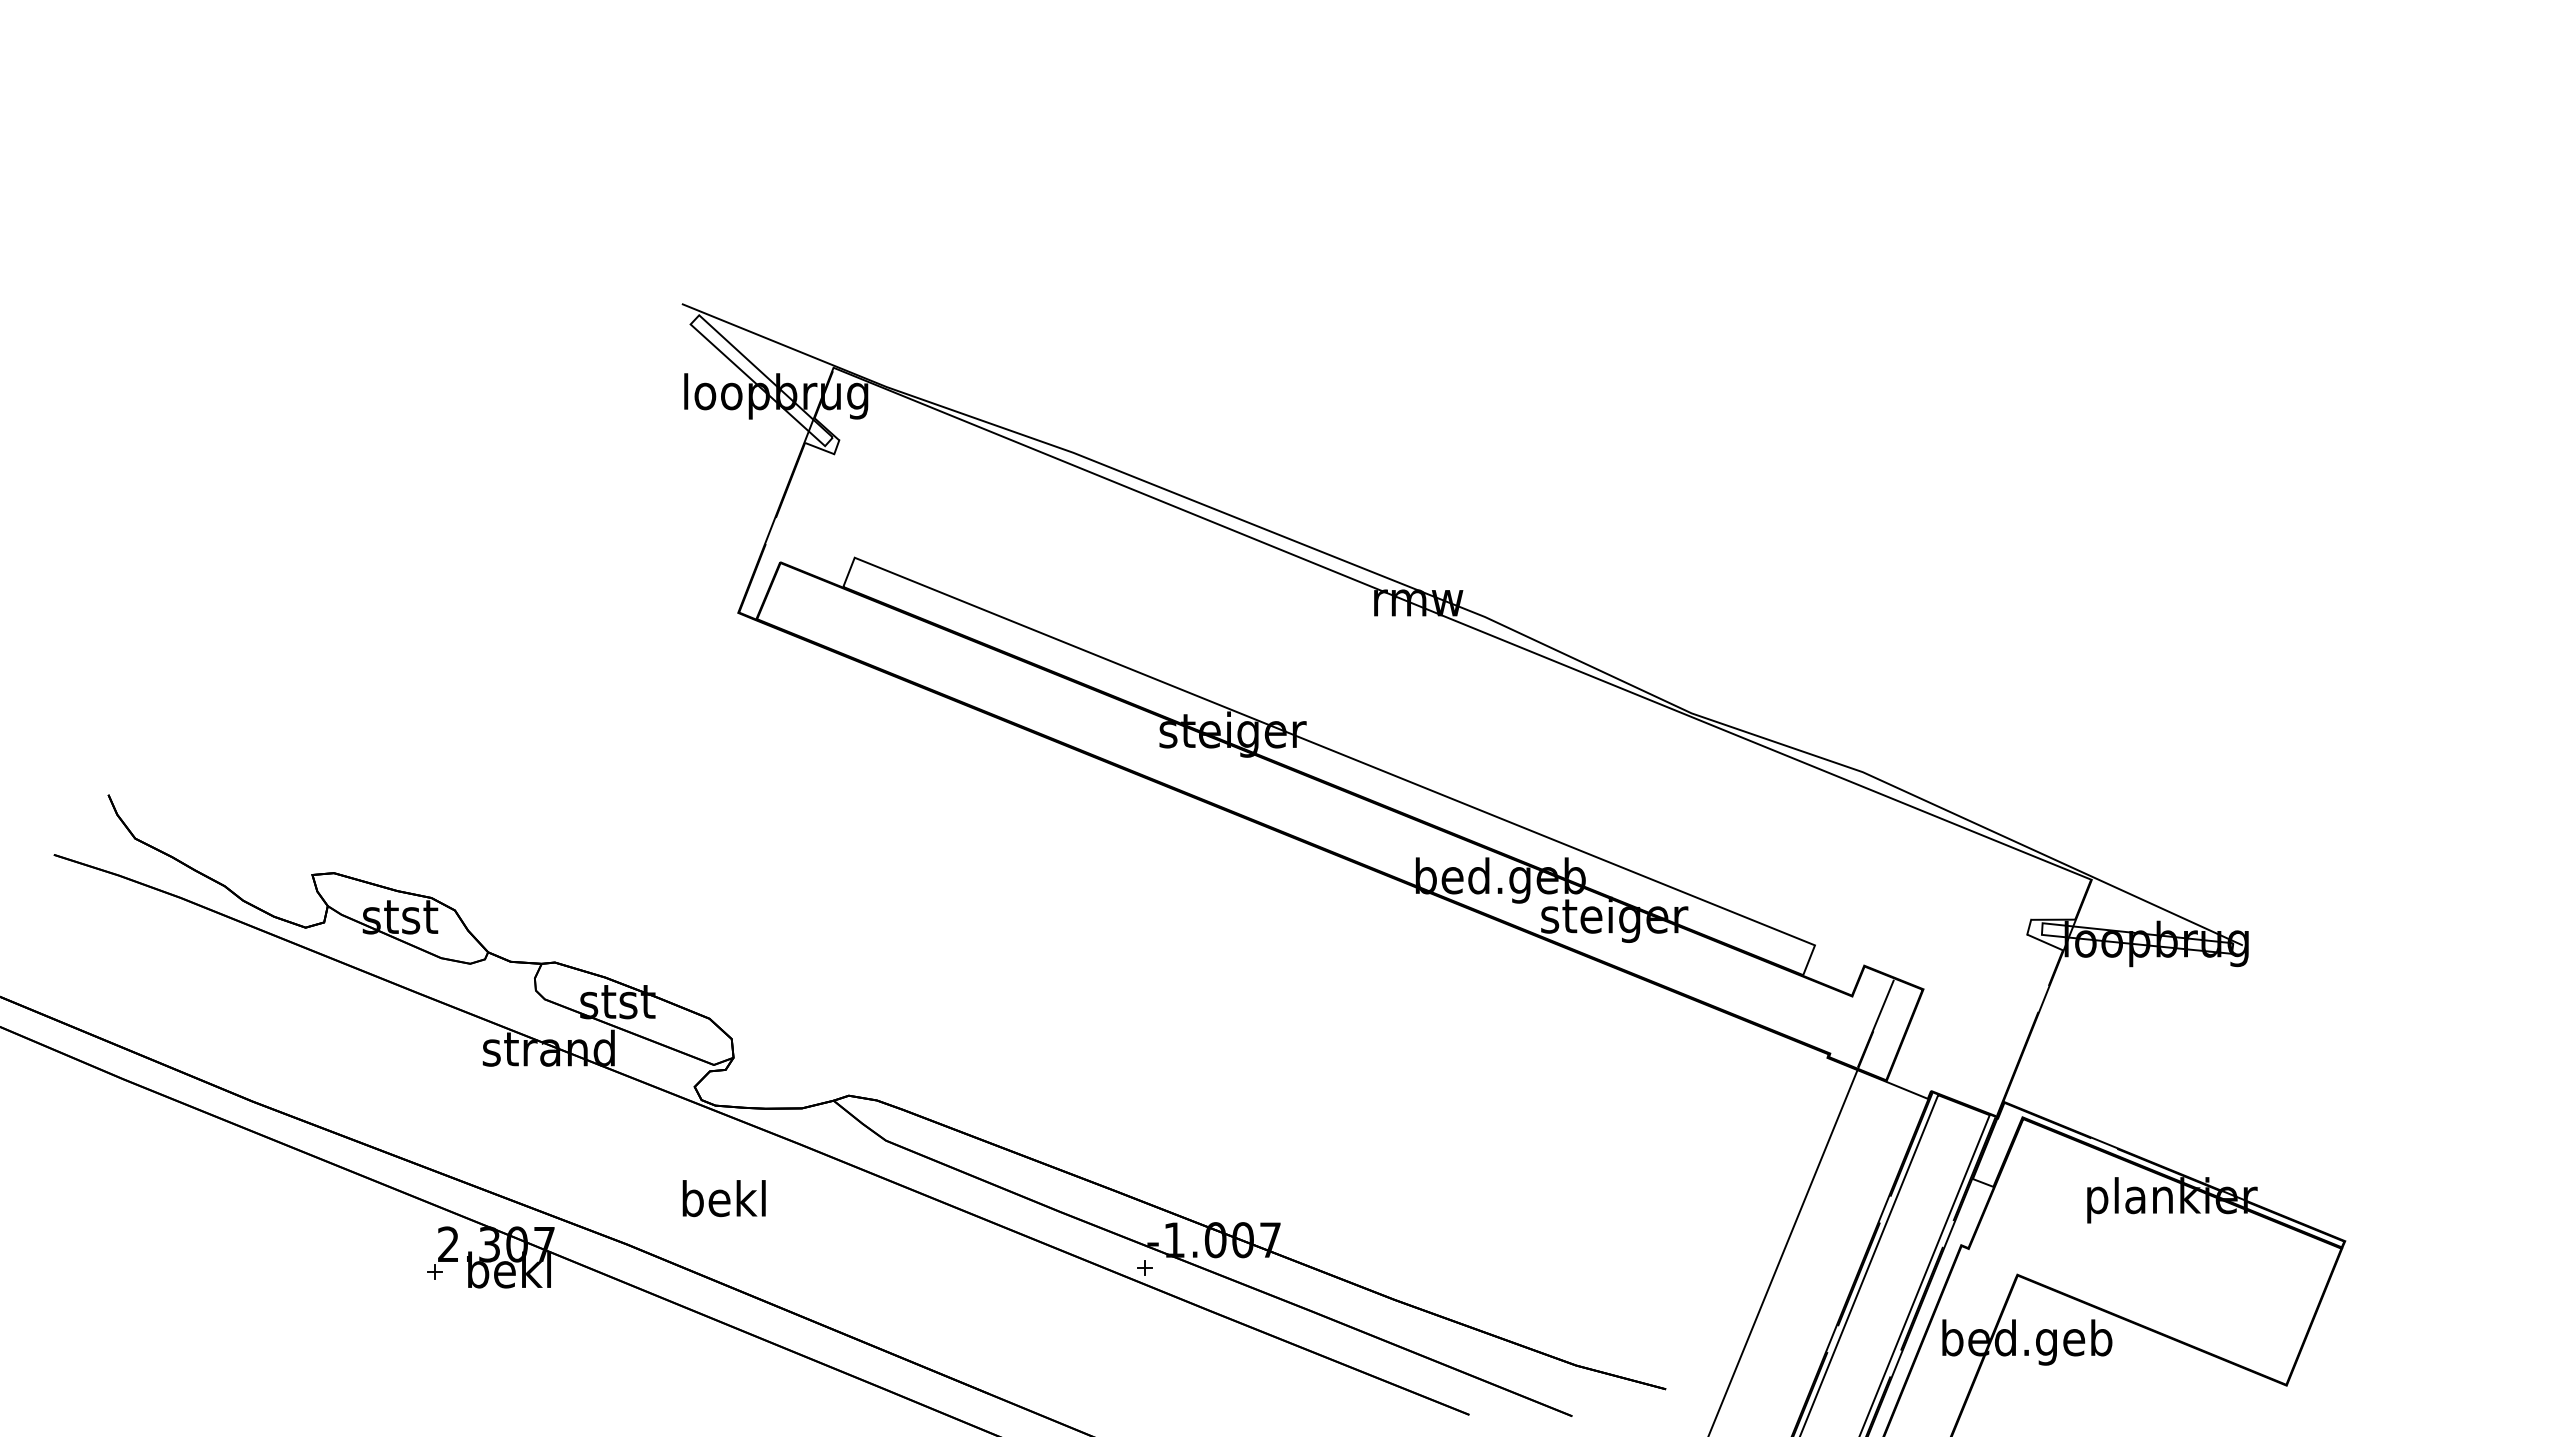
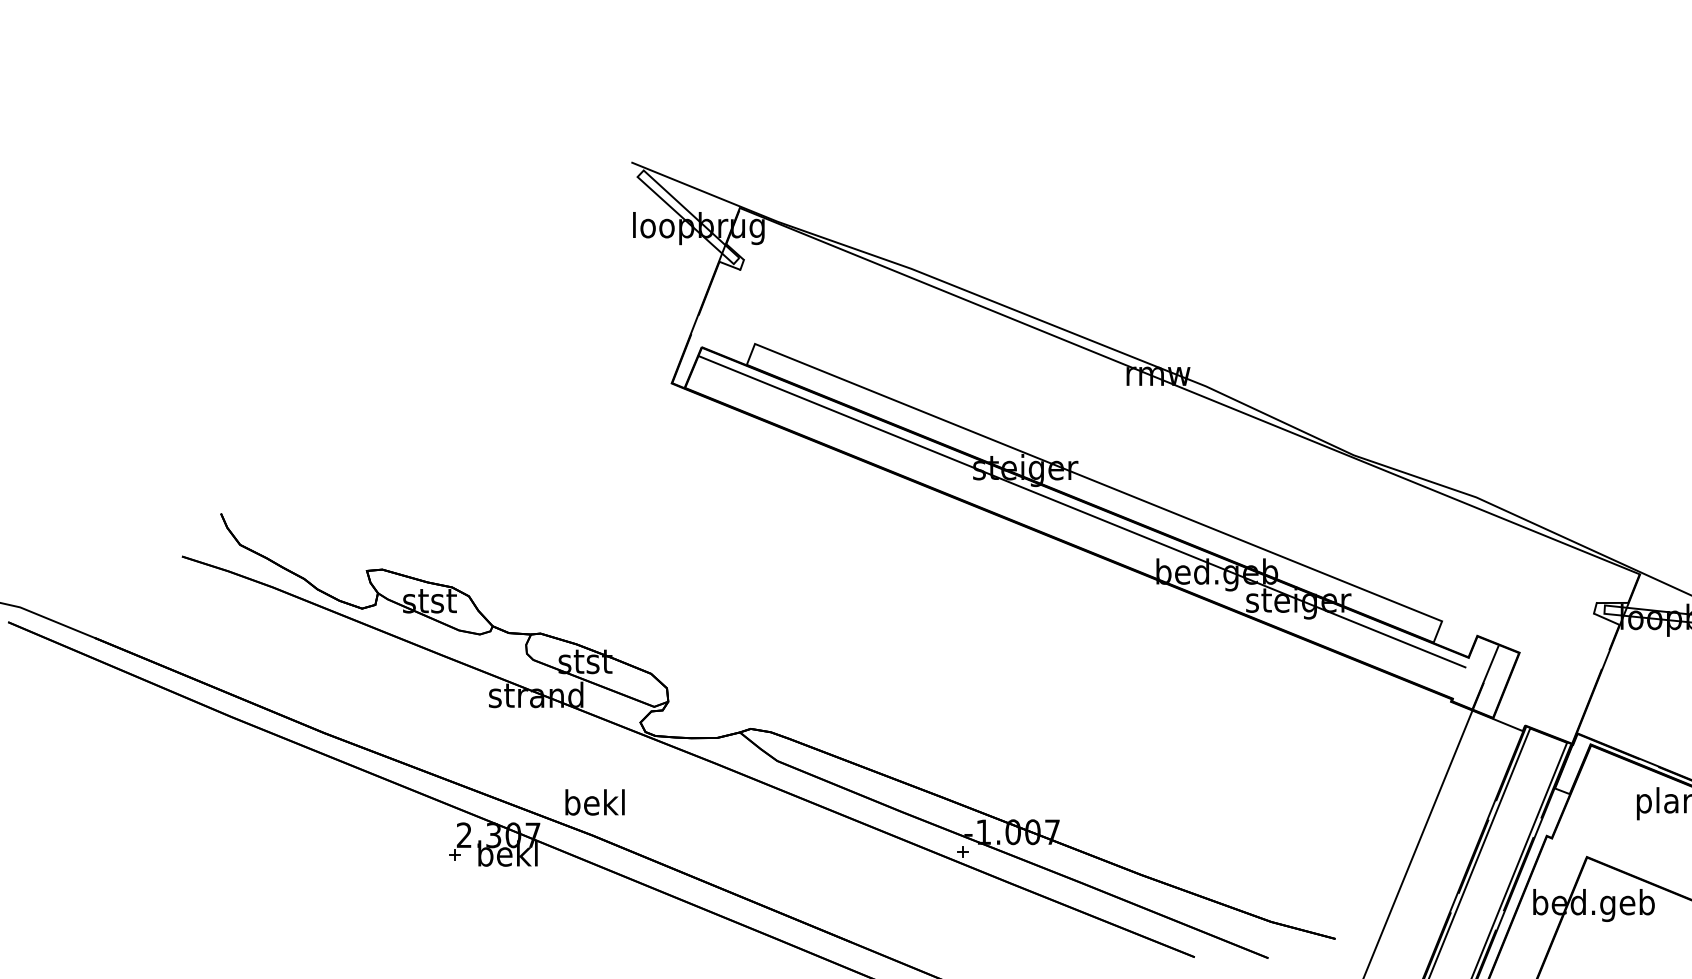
line: (1312, 792) -> (1082, 511), added
text: (723, 1198) -> (594, 802), moved

